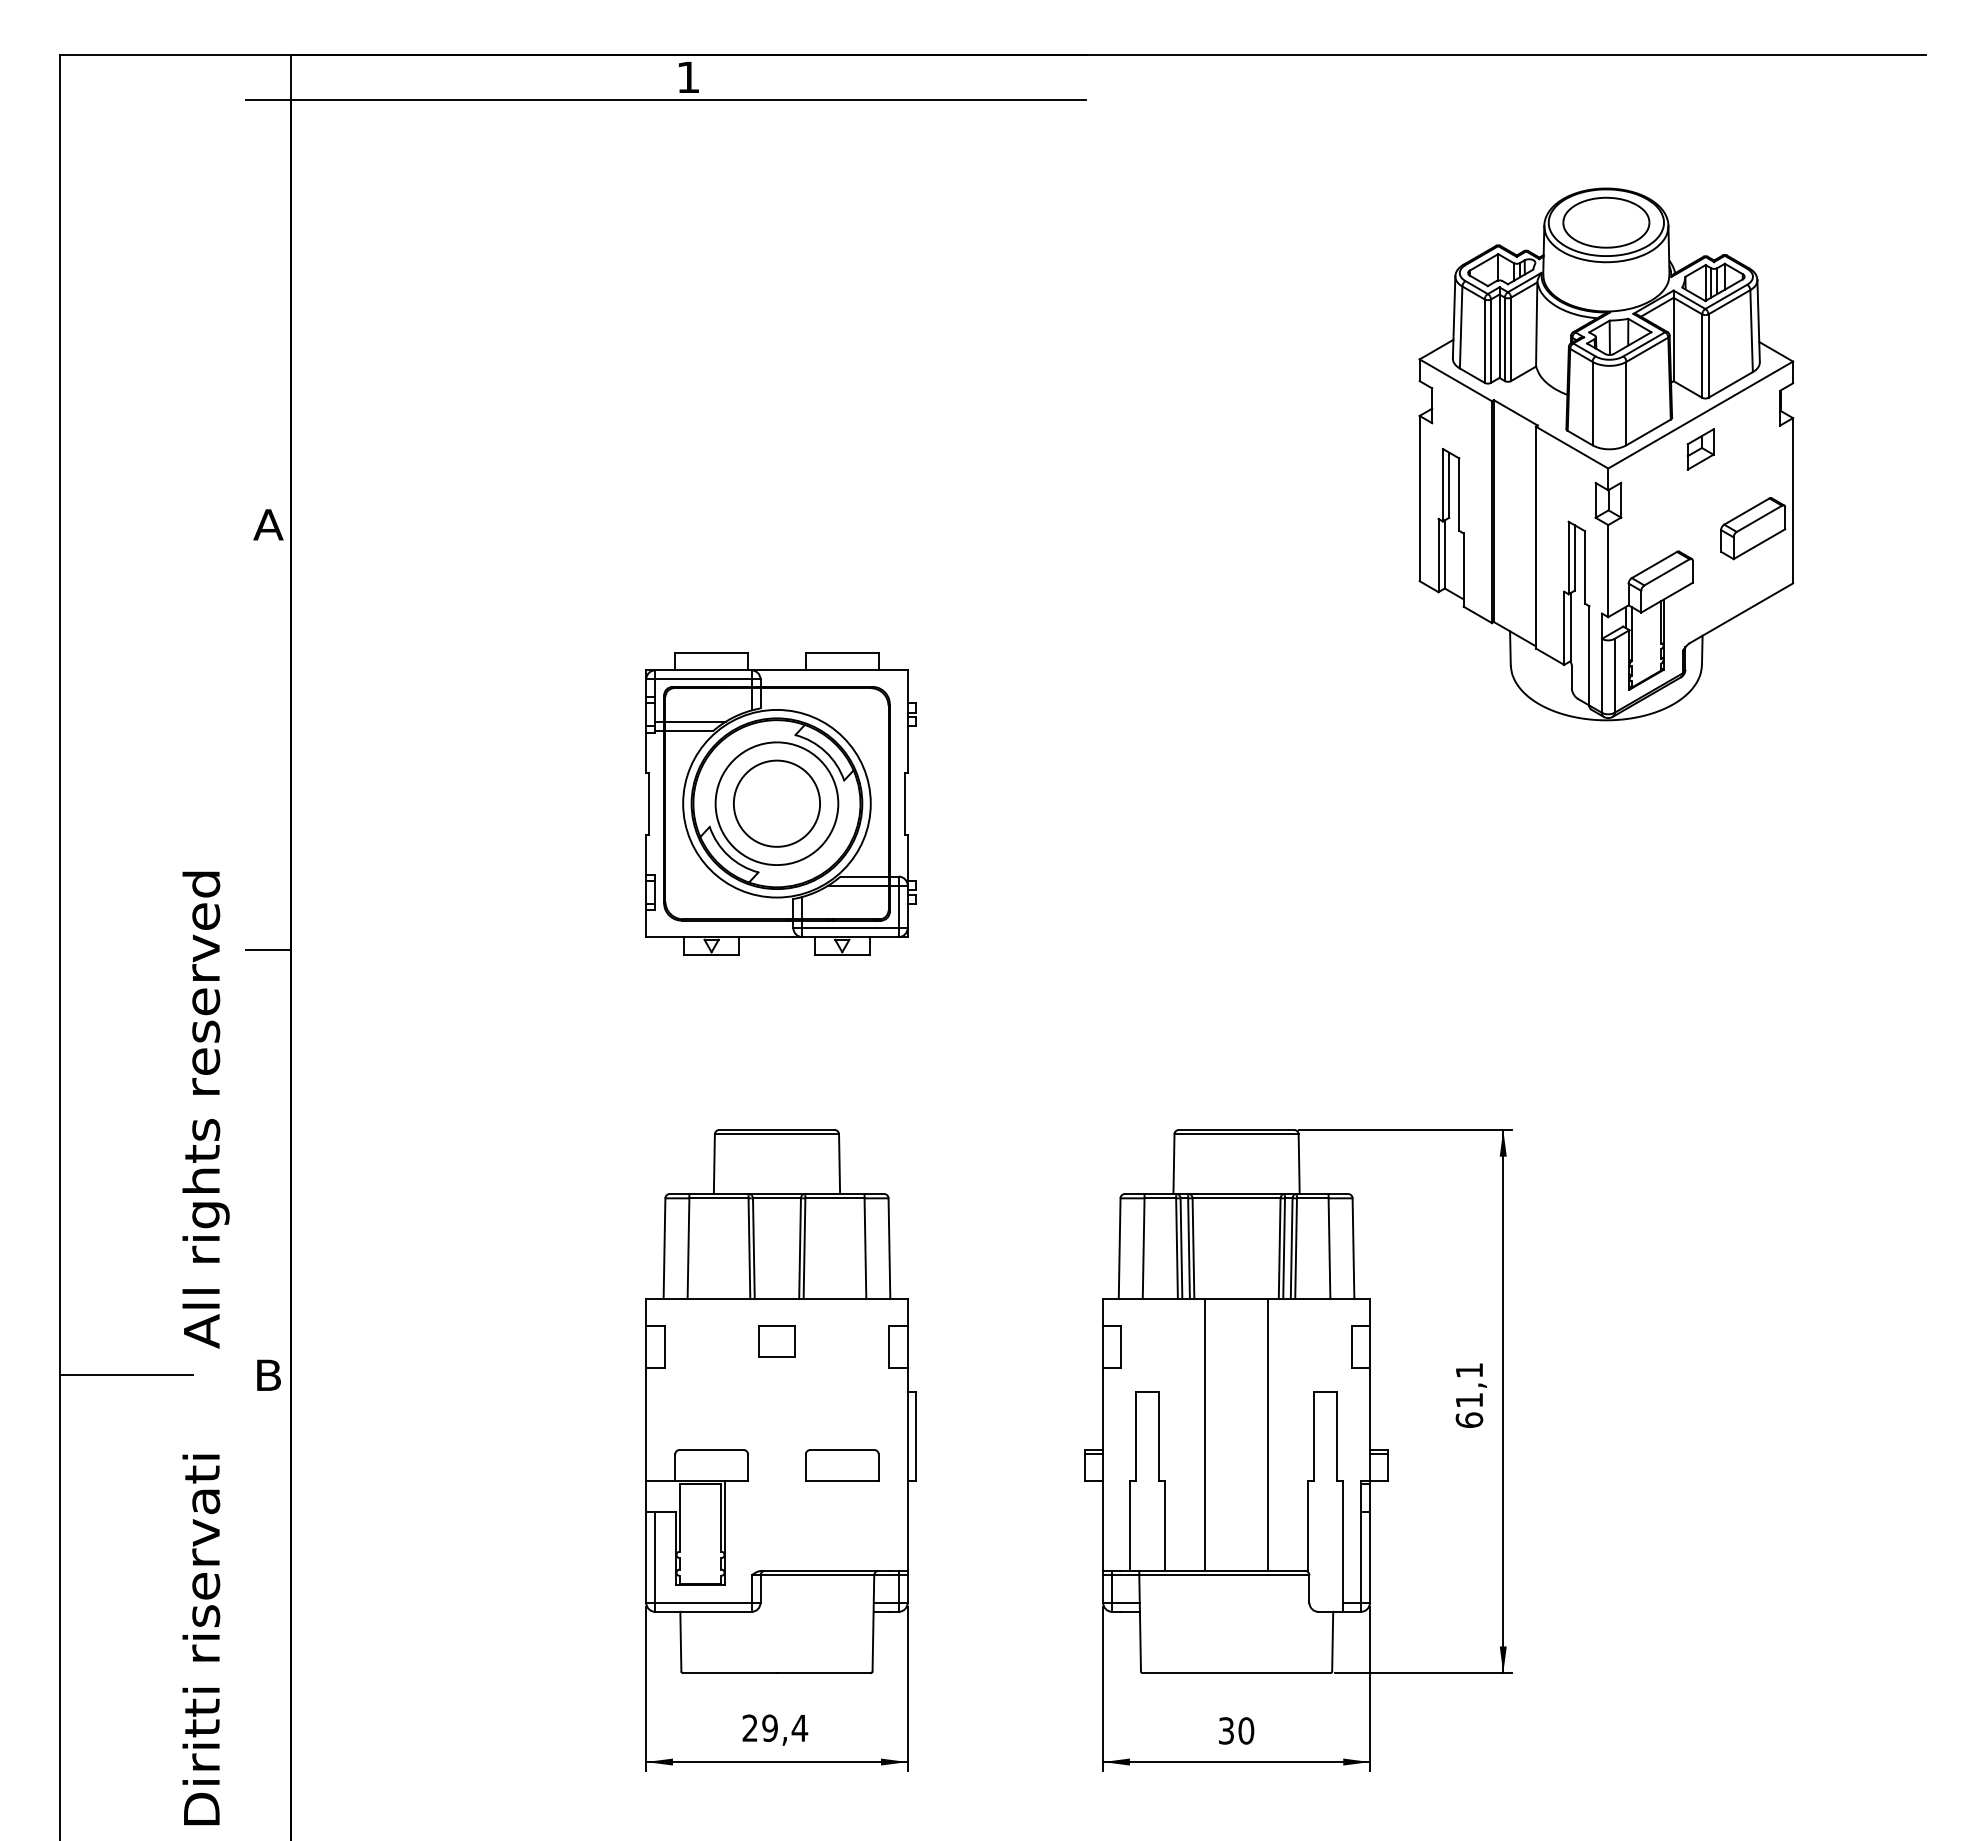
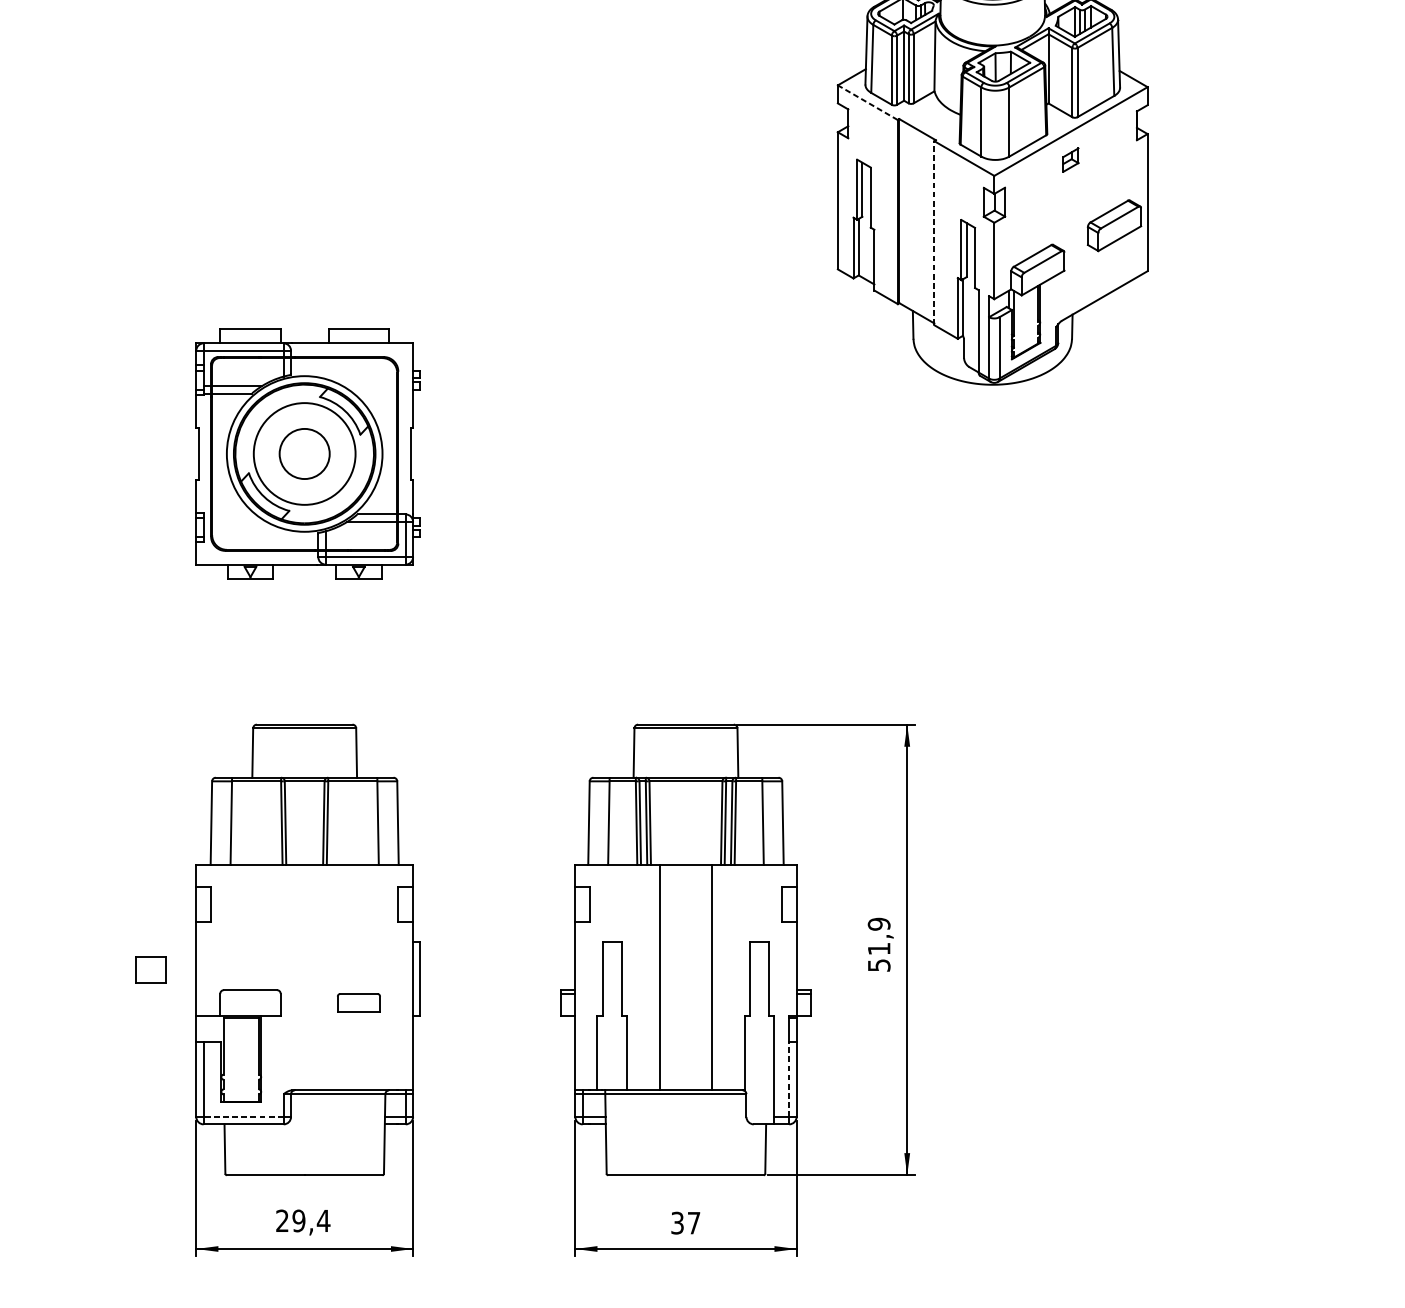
line: (1455, 380) -> (867, 102), solid -> dashed
part: (1700, 449) -> (1070, 160), size x0.7
line: (1535, 537) -> (933, 233), solid -> dashed
circle: (776, 803) -> (304, 453), size x0.7
part: (776, 1341) -> (150, 970), moved
text: (1469, 1394) -> (879, 944), 61,1 -> 51,9
part: (842, 1465) -> (359, 1002), size x0.7
line: (1361, 1557) -> (789, 1079), solid -> dashed
line: (702, 1602) -> (242, 1116), solid -> dashed
text: (1246, 1730) -> (694, 1222), 30 -> 37

